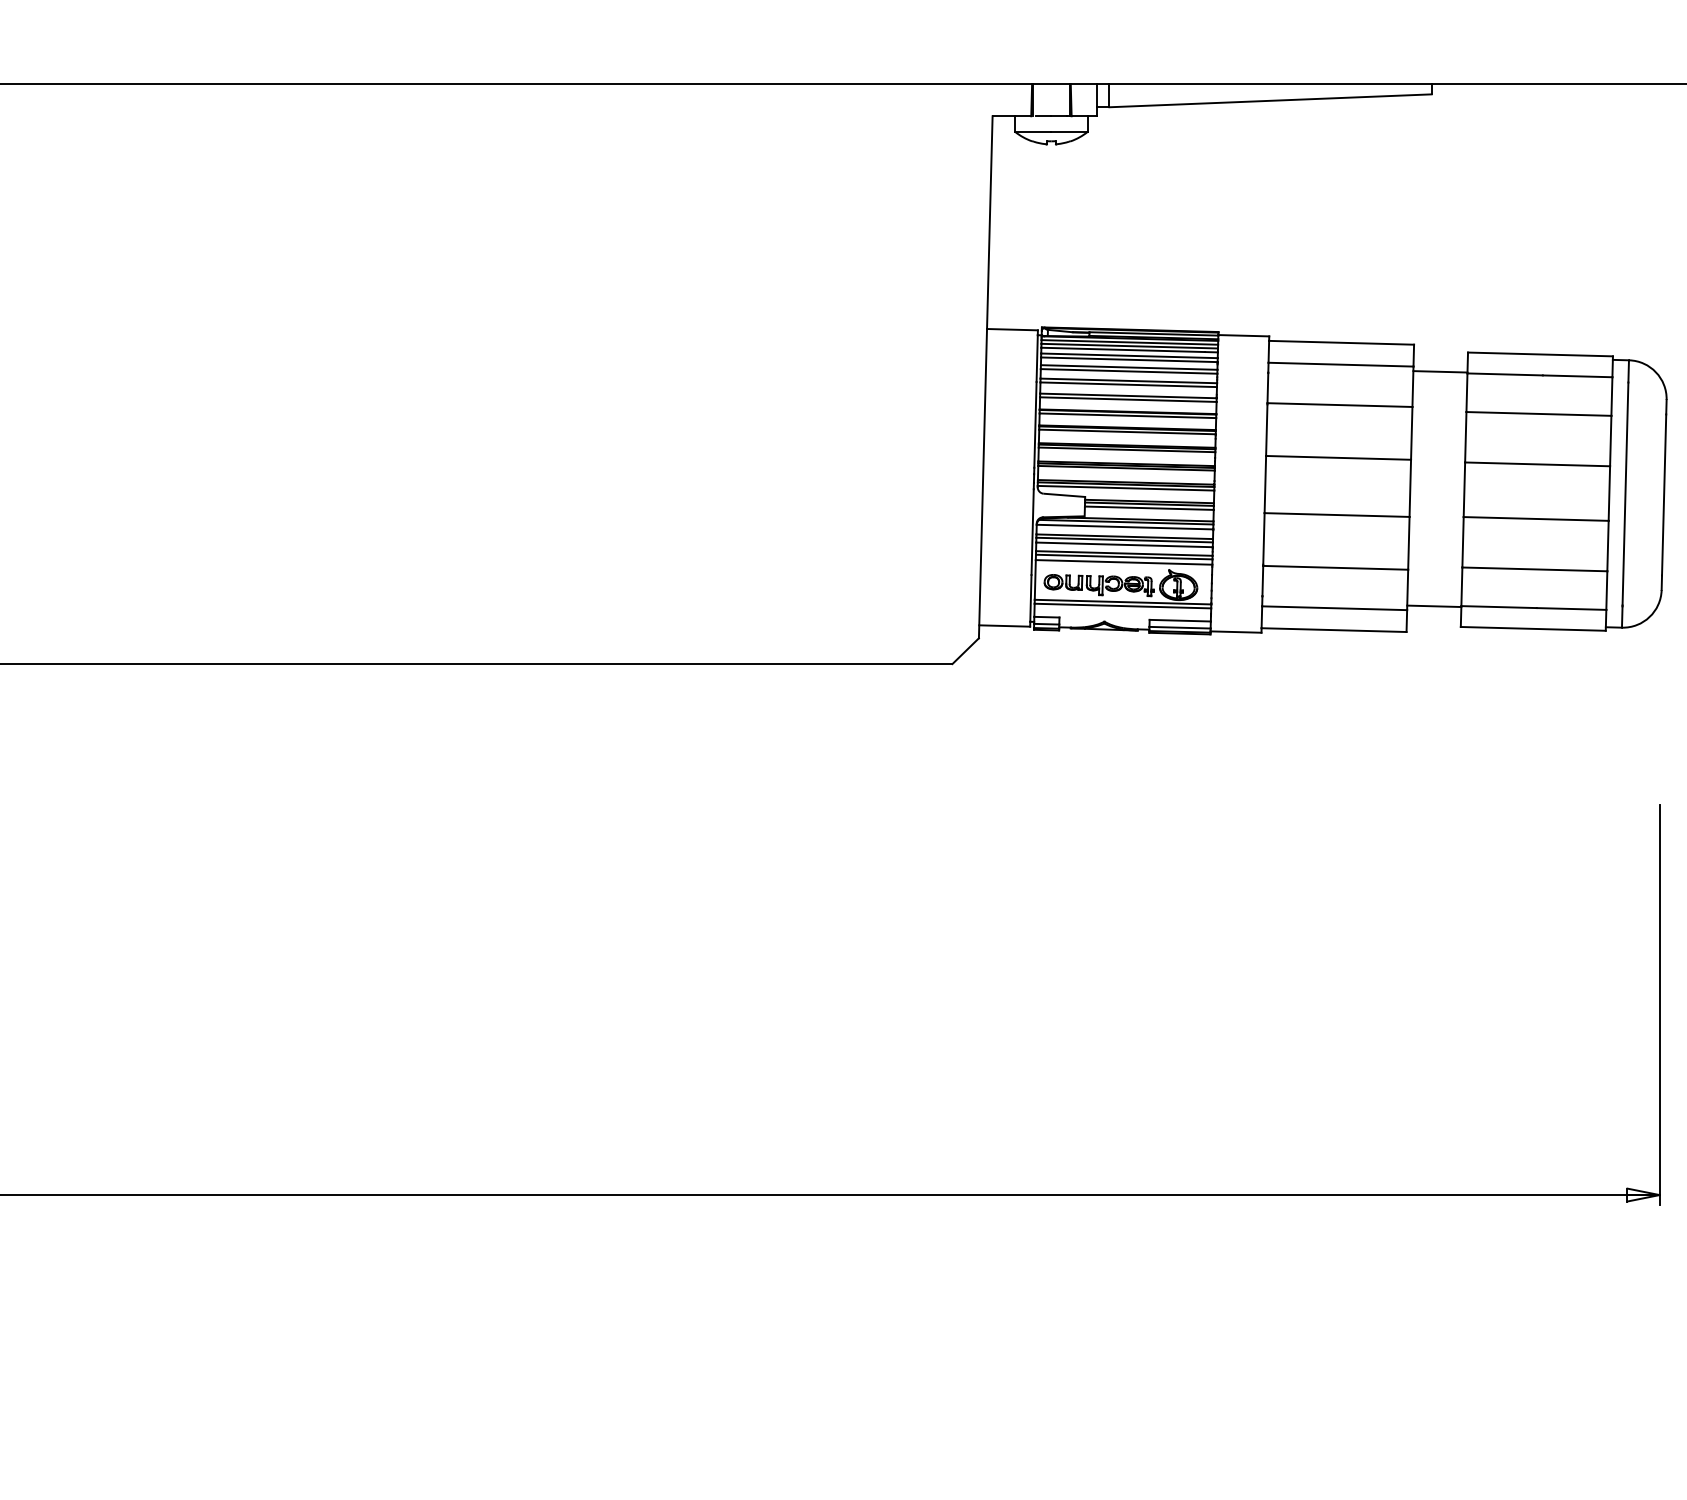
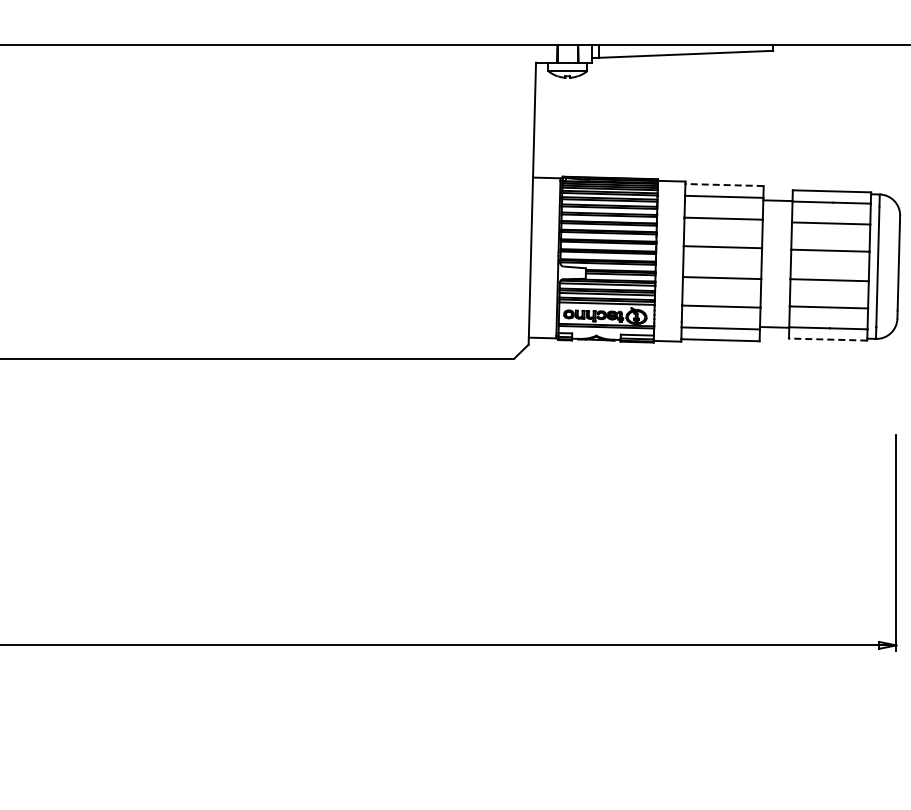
line: (1341, 343) -> (724, 185), solid -> dashed
line: (1532, 628) -> (827, 339), solid -> dashed

